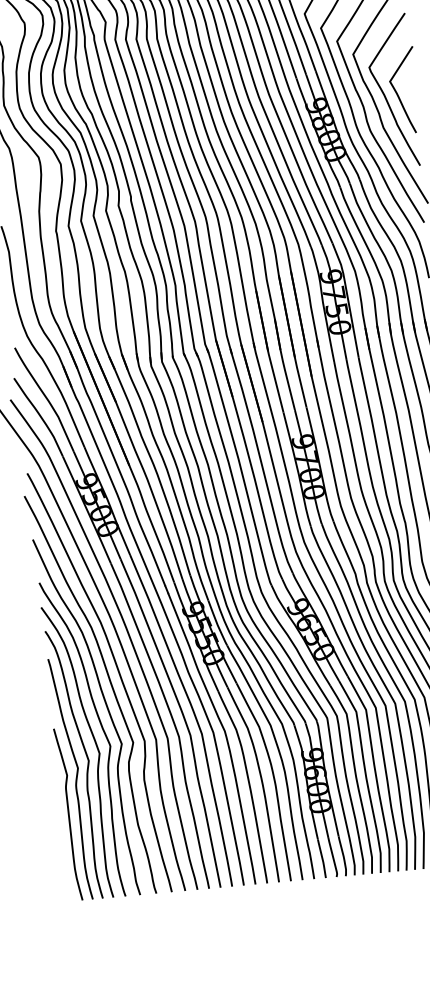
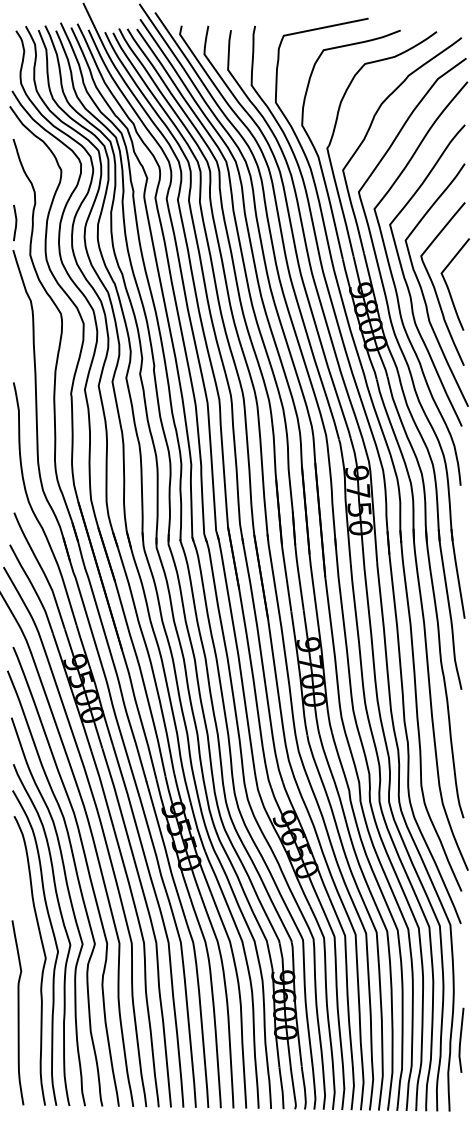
curve: (75, 779) -> (29, 976), removed

